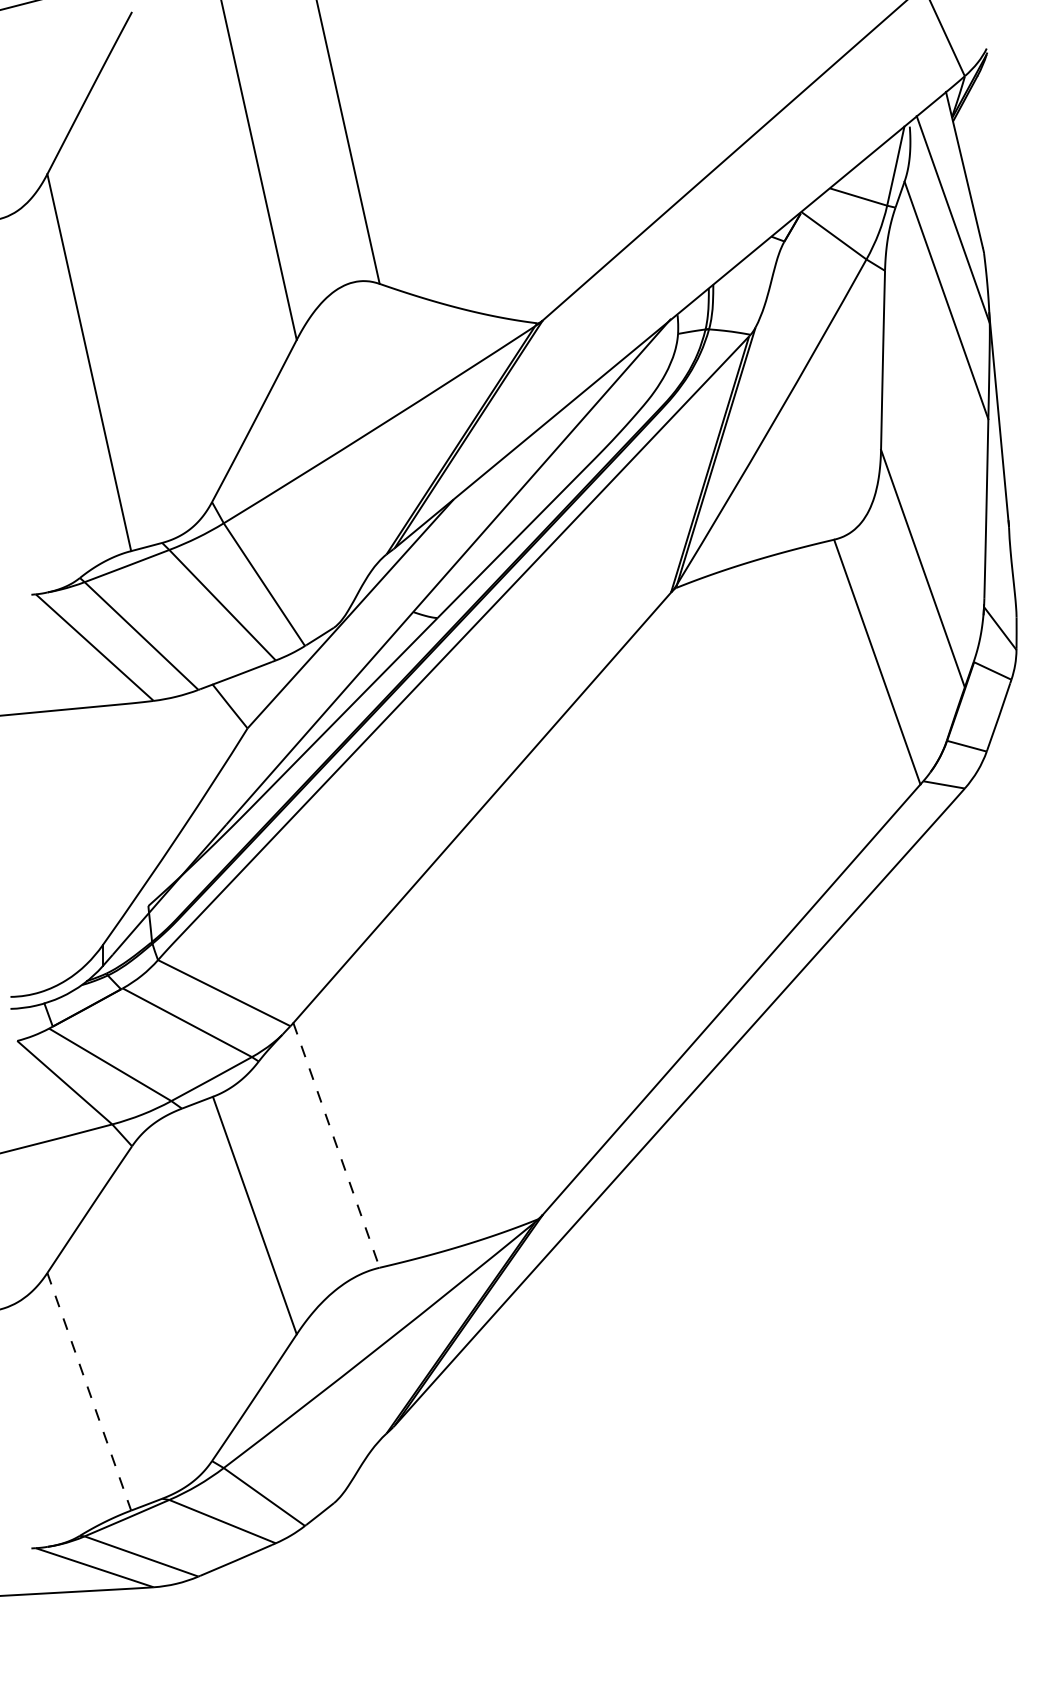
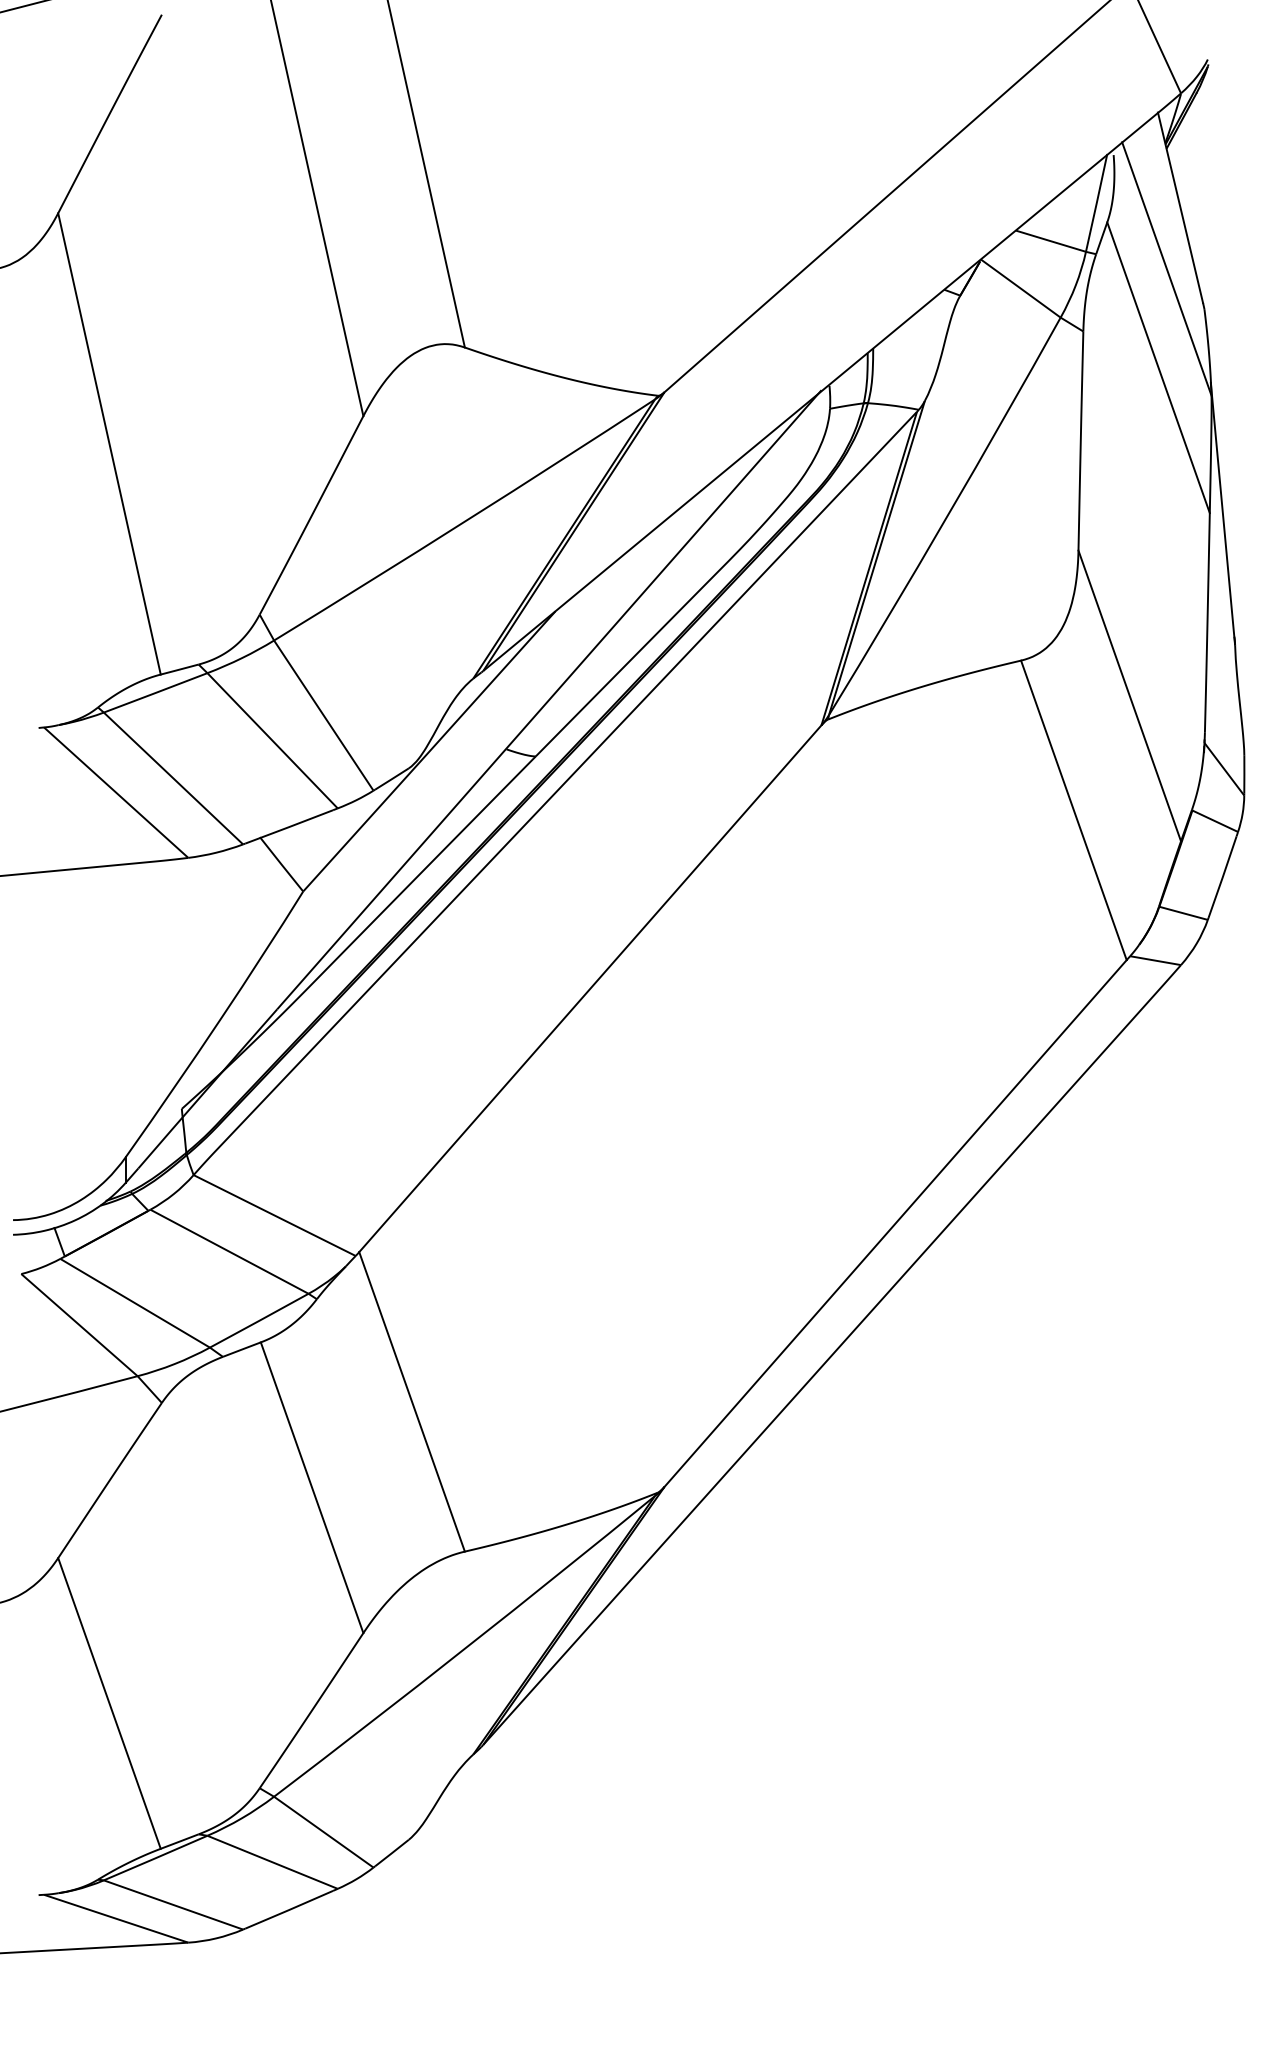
line: (336, 1145) -> (412, 1401), dashed -> solid
line: (89, 1391) -> (109, 1703), dashed -> solid

